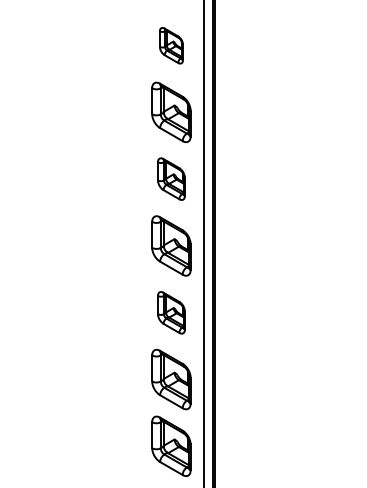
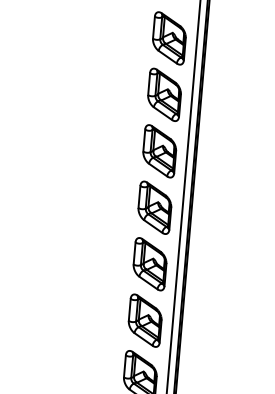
part: (171, 45) -> (169, 38), size x1.67
part: (171, 178) -> (159, 150), size x1.43
part: (171, 312) -> (150, 264), size x1.43

